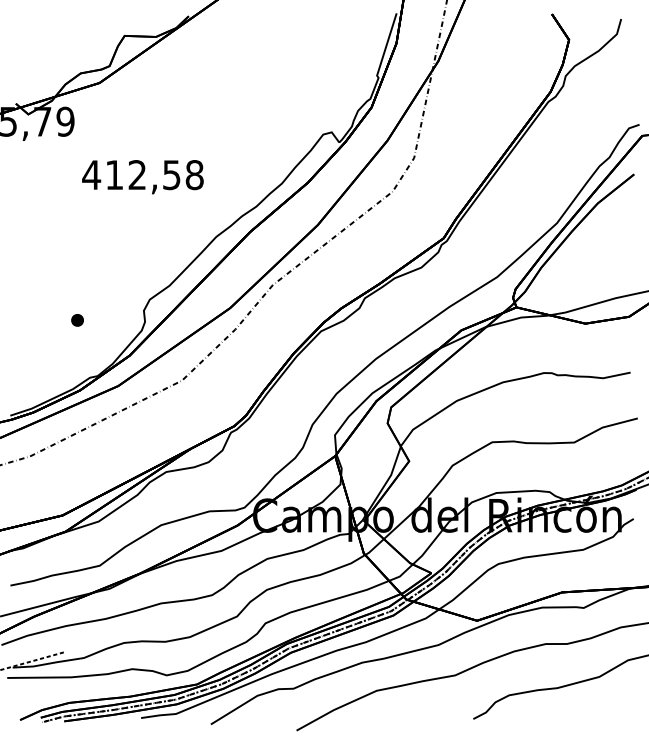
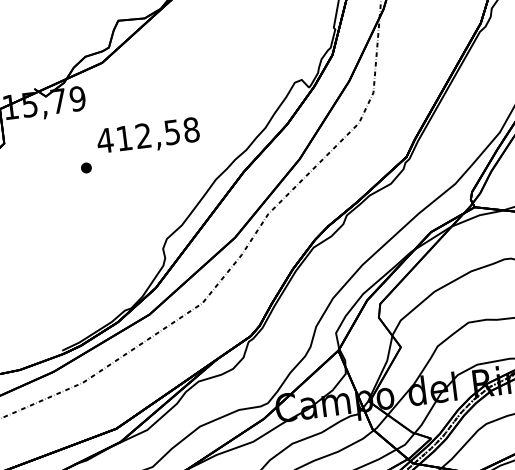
part: (77, 320) -> (86, 168), moved

